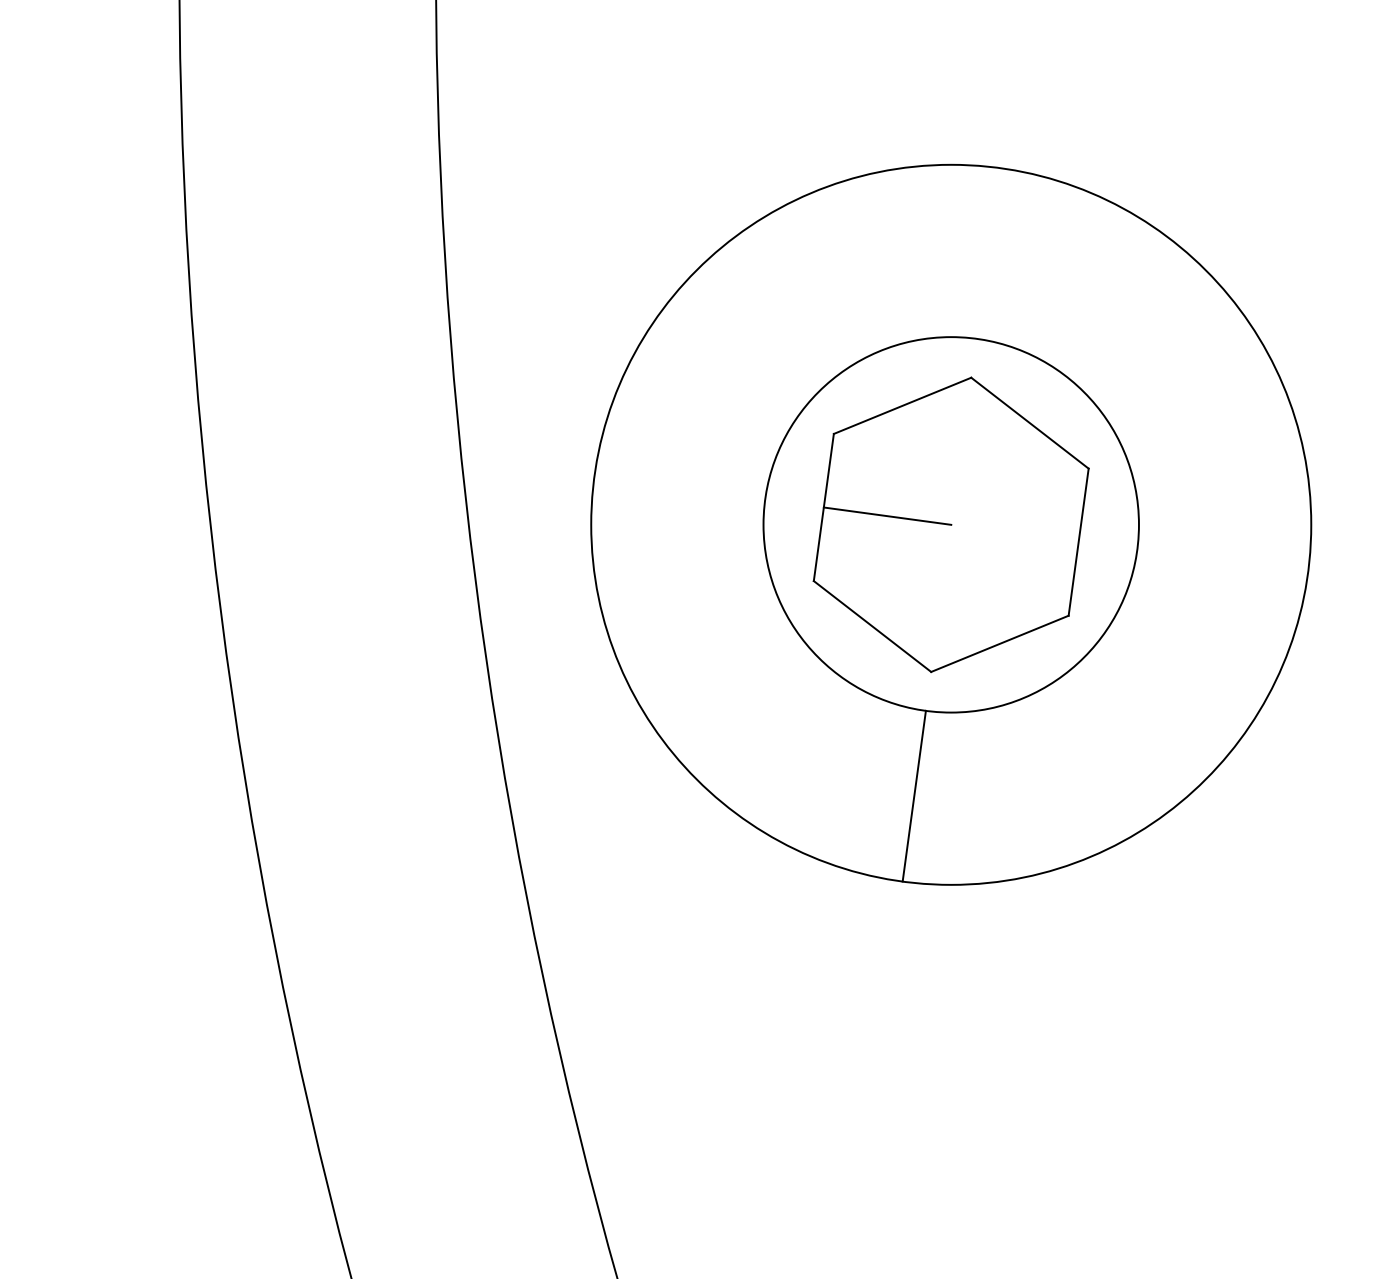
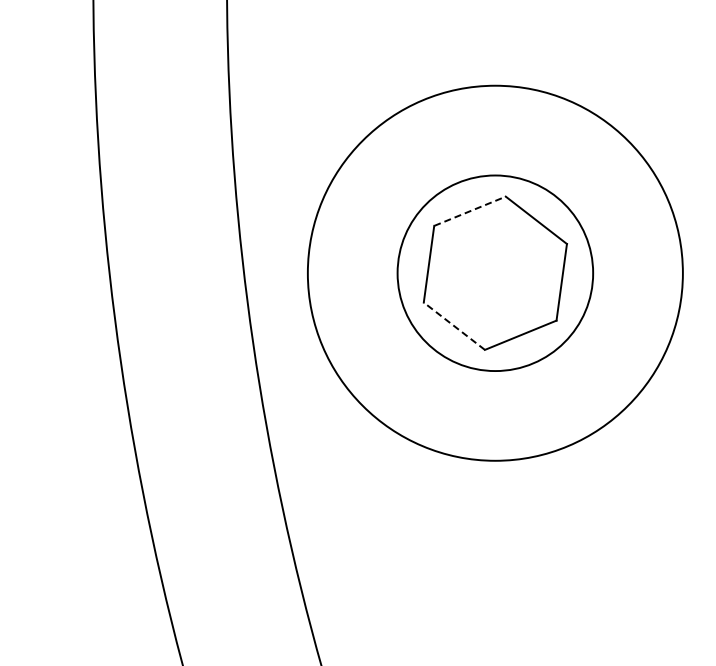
line: (903, 406) -> (470, 211), solid -> dashed
line: (888, 515) -> (462, 268), removed
line: (872, 627) -> (454, 326), solid -> dashed
line: (914, 795) -> (476, 414), removed

